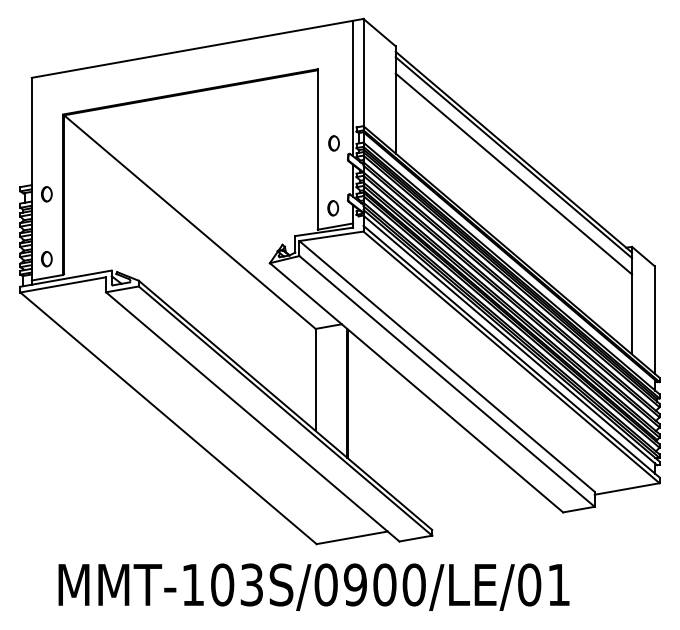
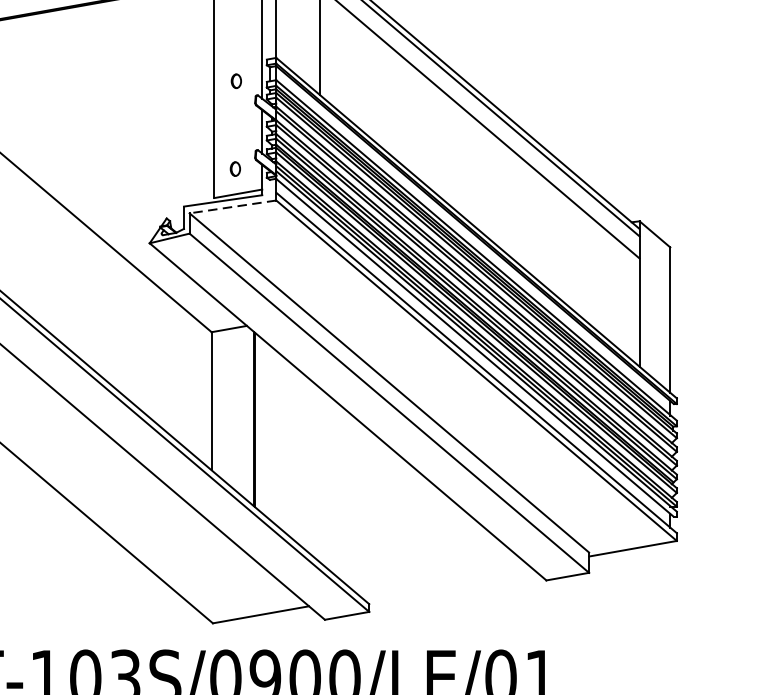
part: (333, 143) -> (235, 81), size x0.7
part: (333, 208) -> (235, 169), size x0.7
line: (330, 236) -> (231, 207), solid -> dashed

